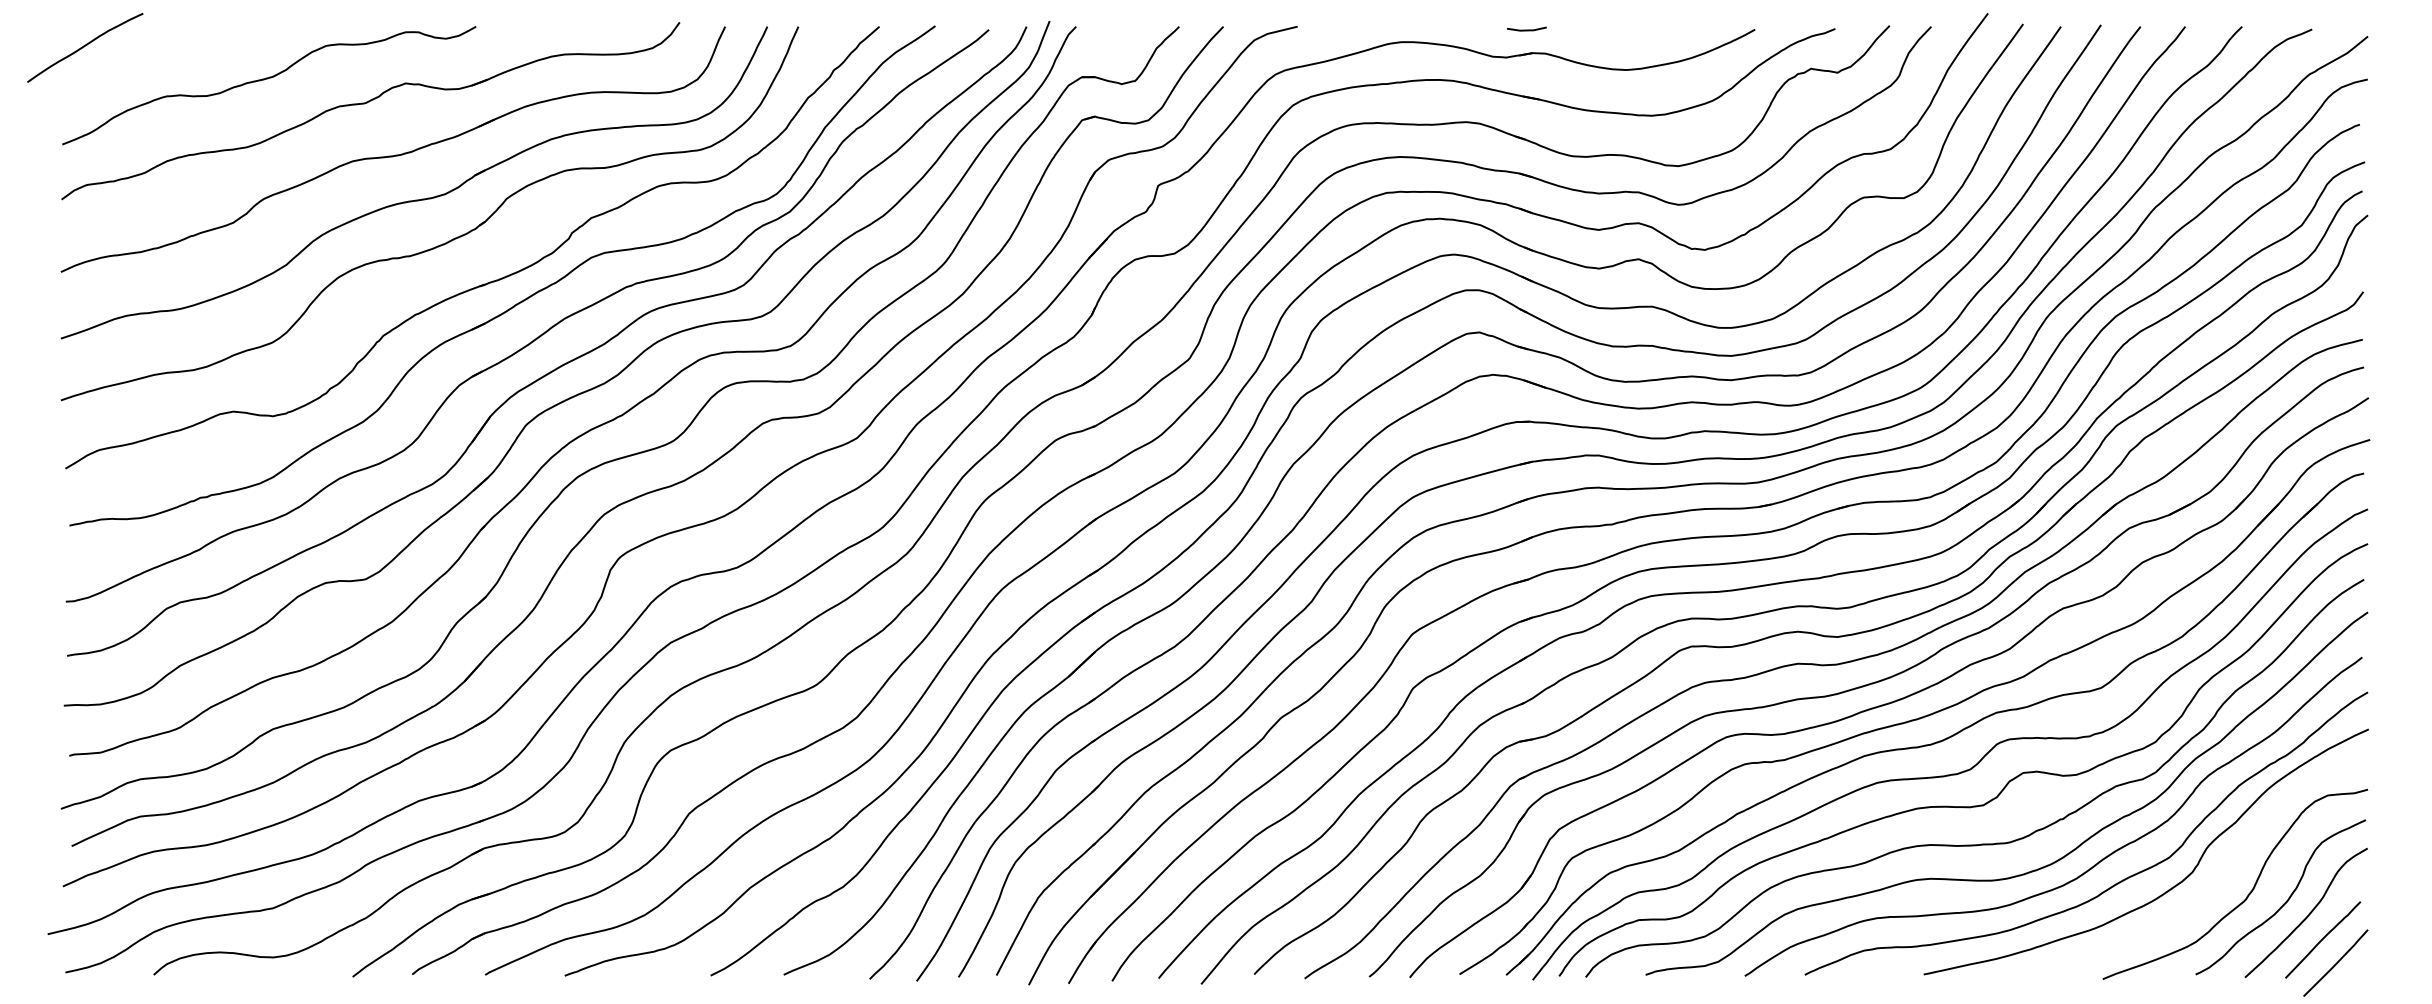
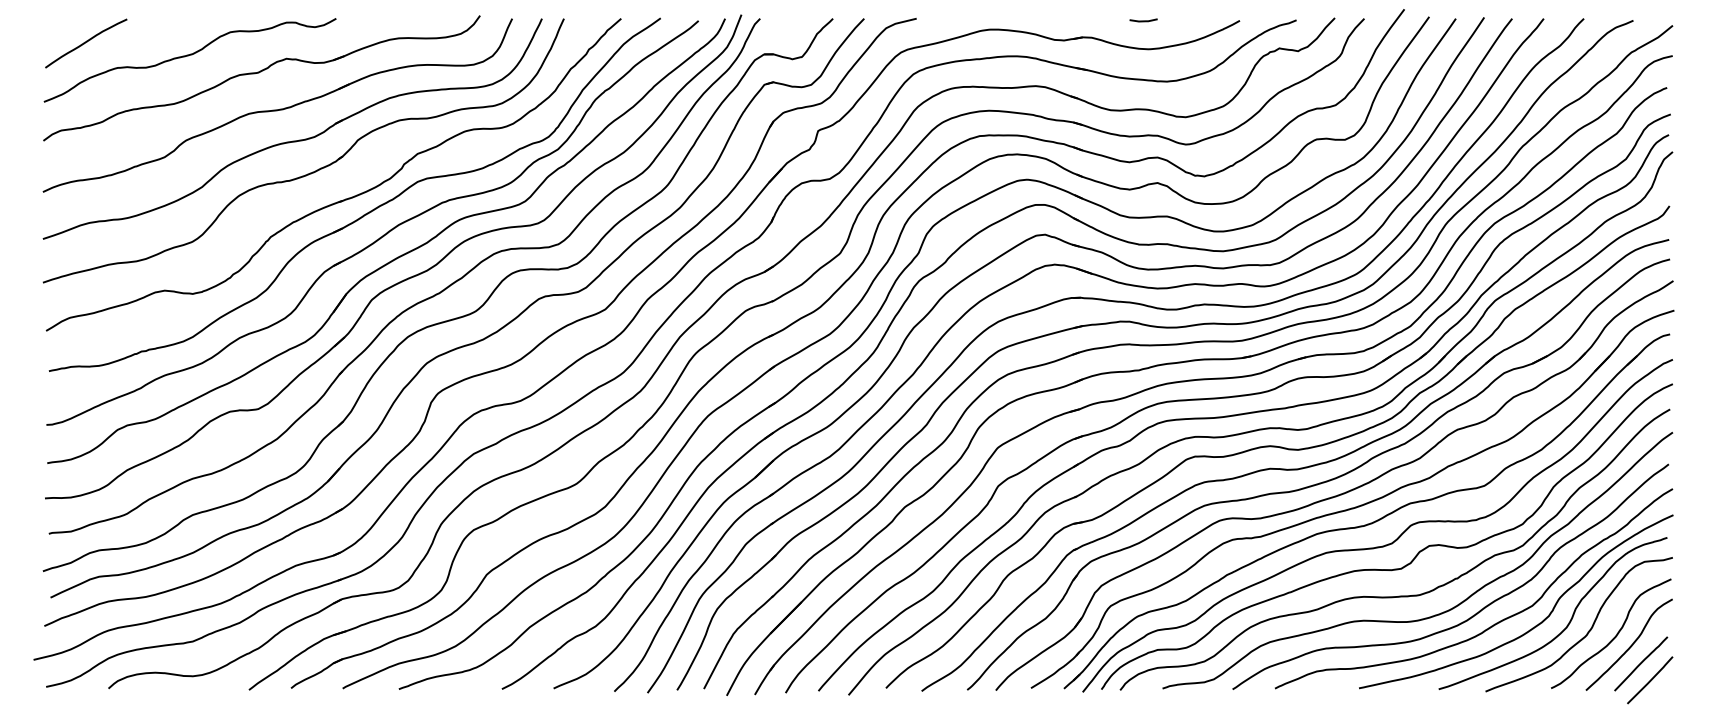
line: (1526, 29) -> (1143, 20), moved
curve: (85, 46) -> (86, 42), moved
curve: (2219, 883) -> (1567, 624), added

